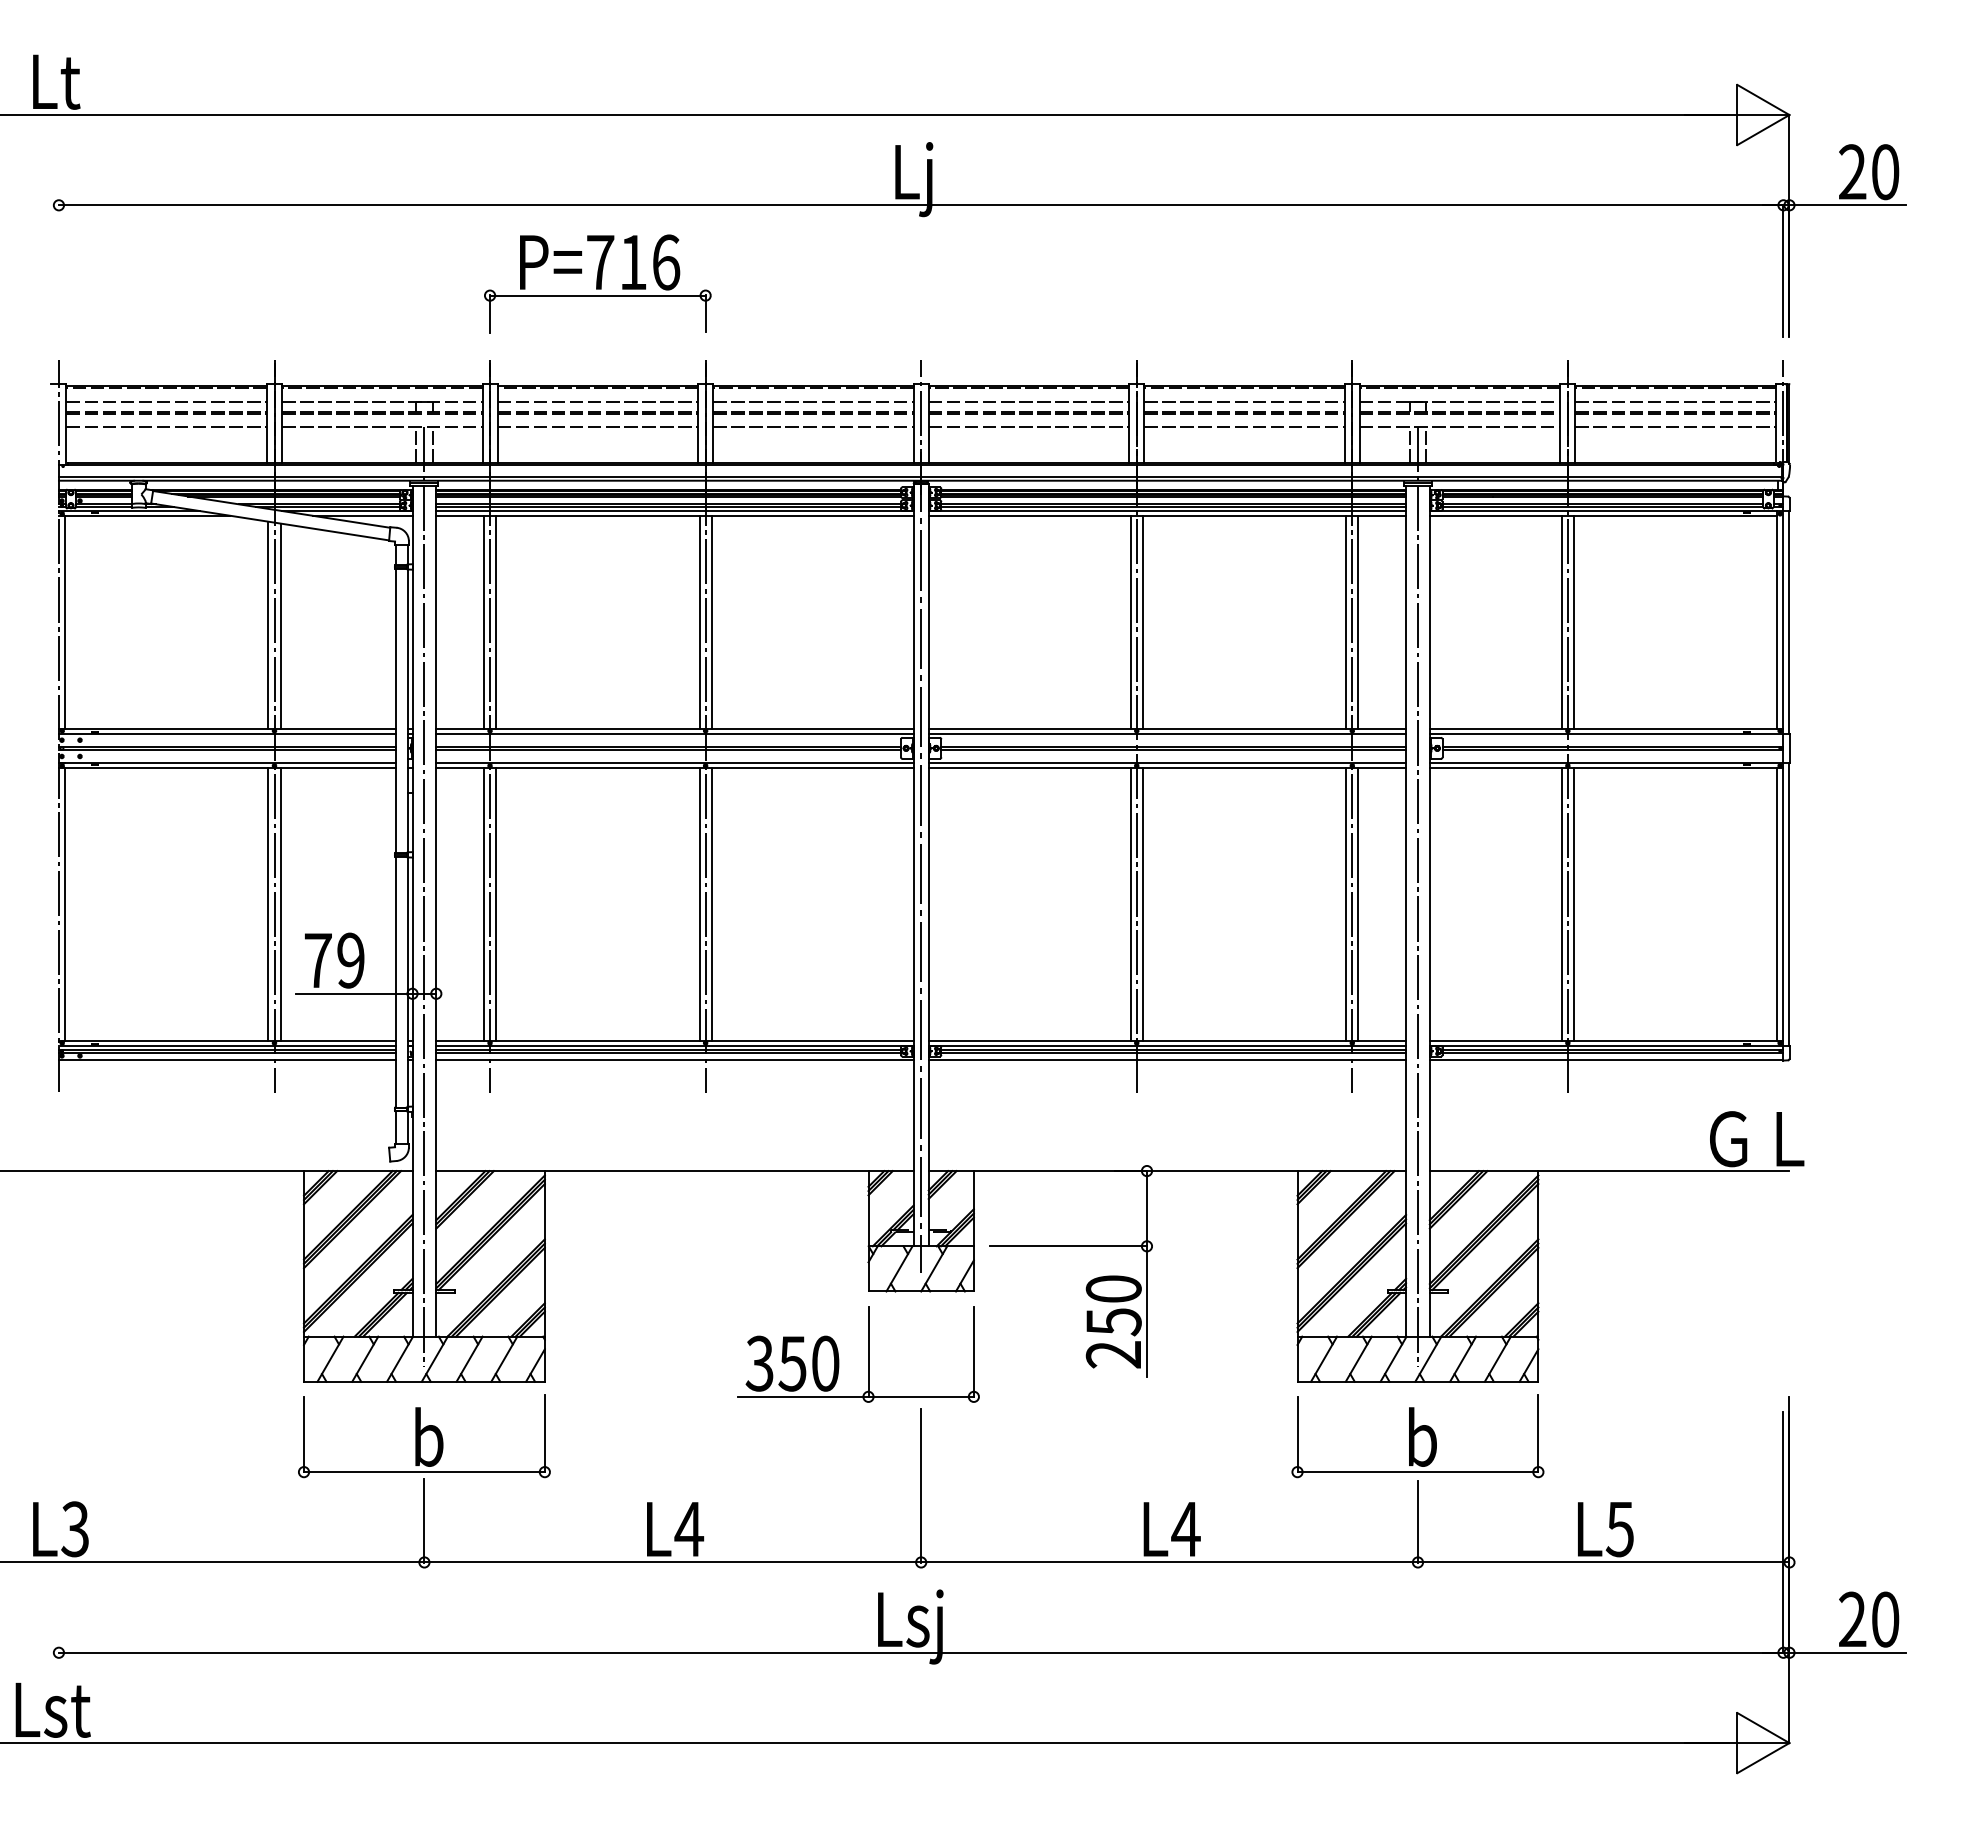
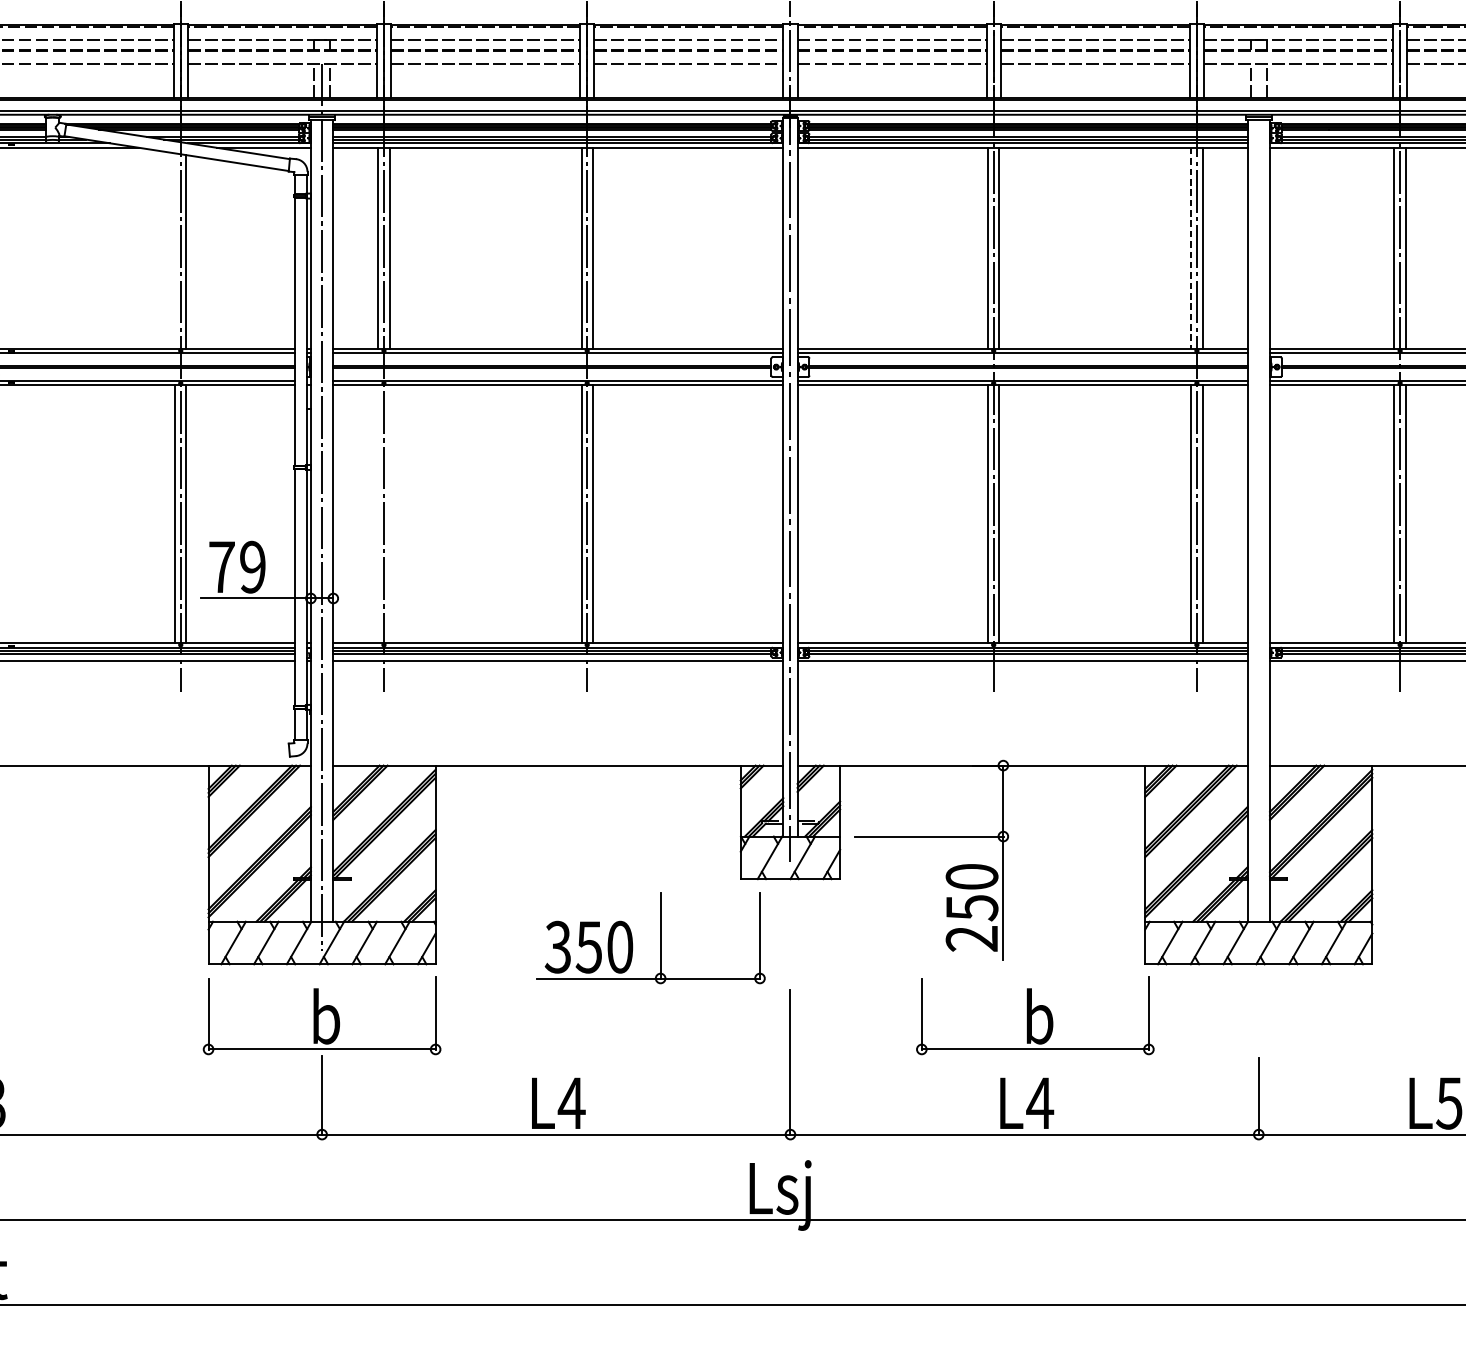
line: (1346, 622) -> (1191, 248), solid -> dashed
line: (268, 624) -> (175, 250), removed
line: (1417, 896) -> (1258, 506), removed
line: (484, 904) -> (378, 514), removed
line: (496, 904) -> (390, 514), removed
part: (868, 1354) -> (660, 938), moved
part: (1417, 1436) -> (1034, 1015), moved

